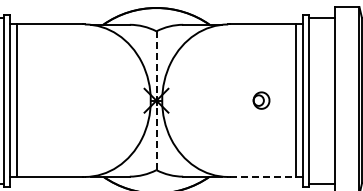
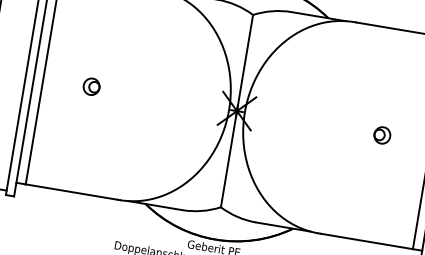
part: (51, 100) -> (91, 86), added
line: (156, 100) -> (237, 110), dashed -> solid
part: (260, 100) -> (381, 134), size x0.71
line: (263, 176) -> (367, 240), dashed -> solid

